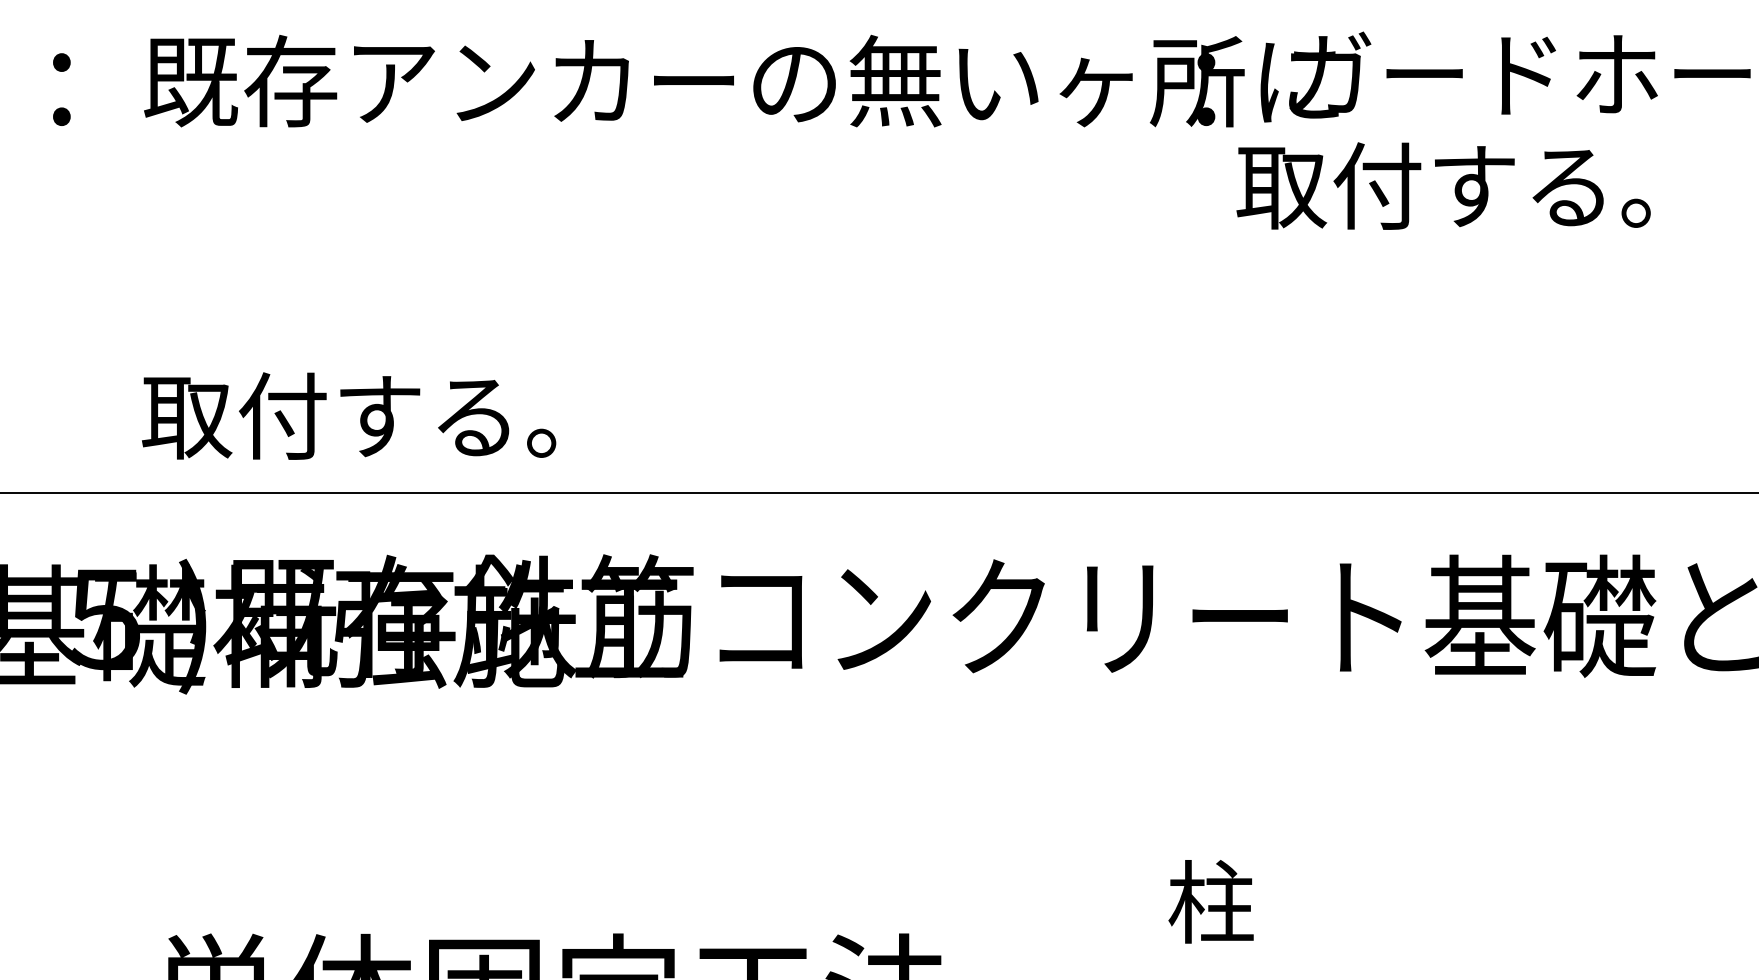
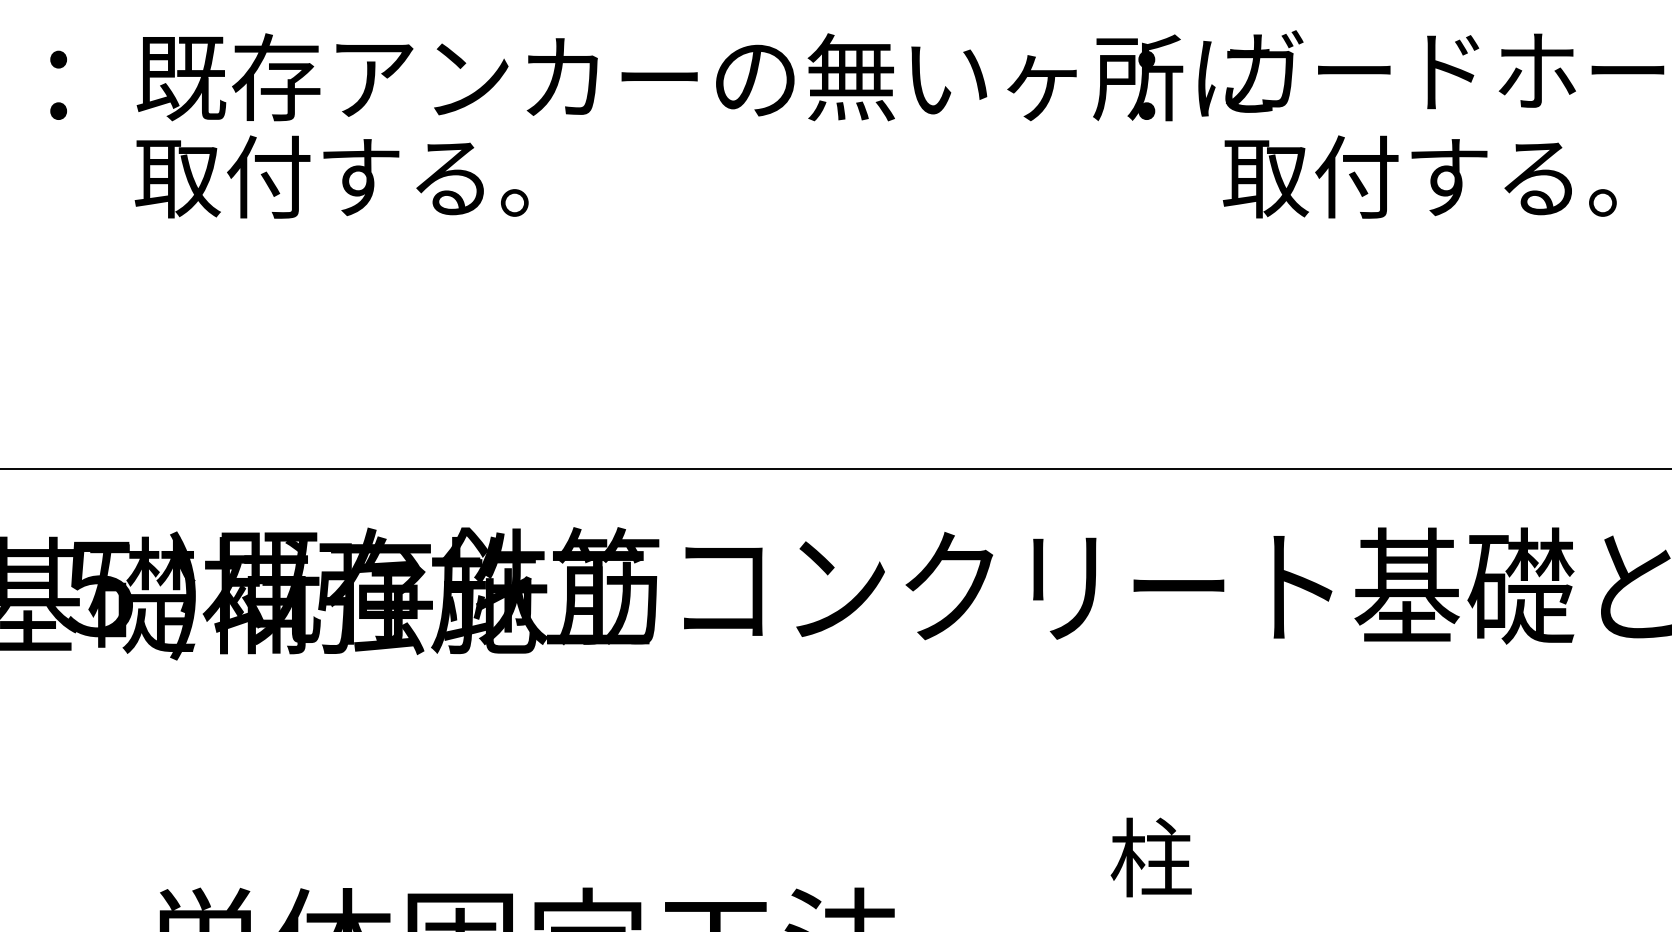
text: (1443, 185) -> (1419, 176), moved
text: (349, 415) -> (332, 176), moved

